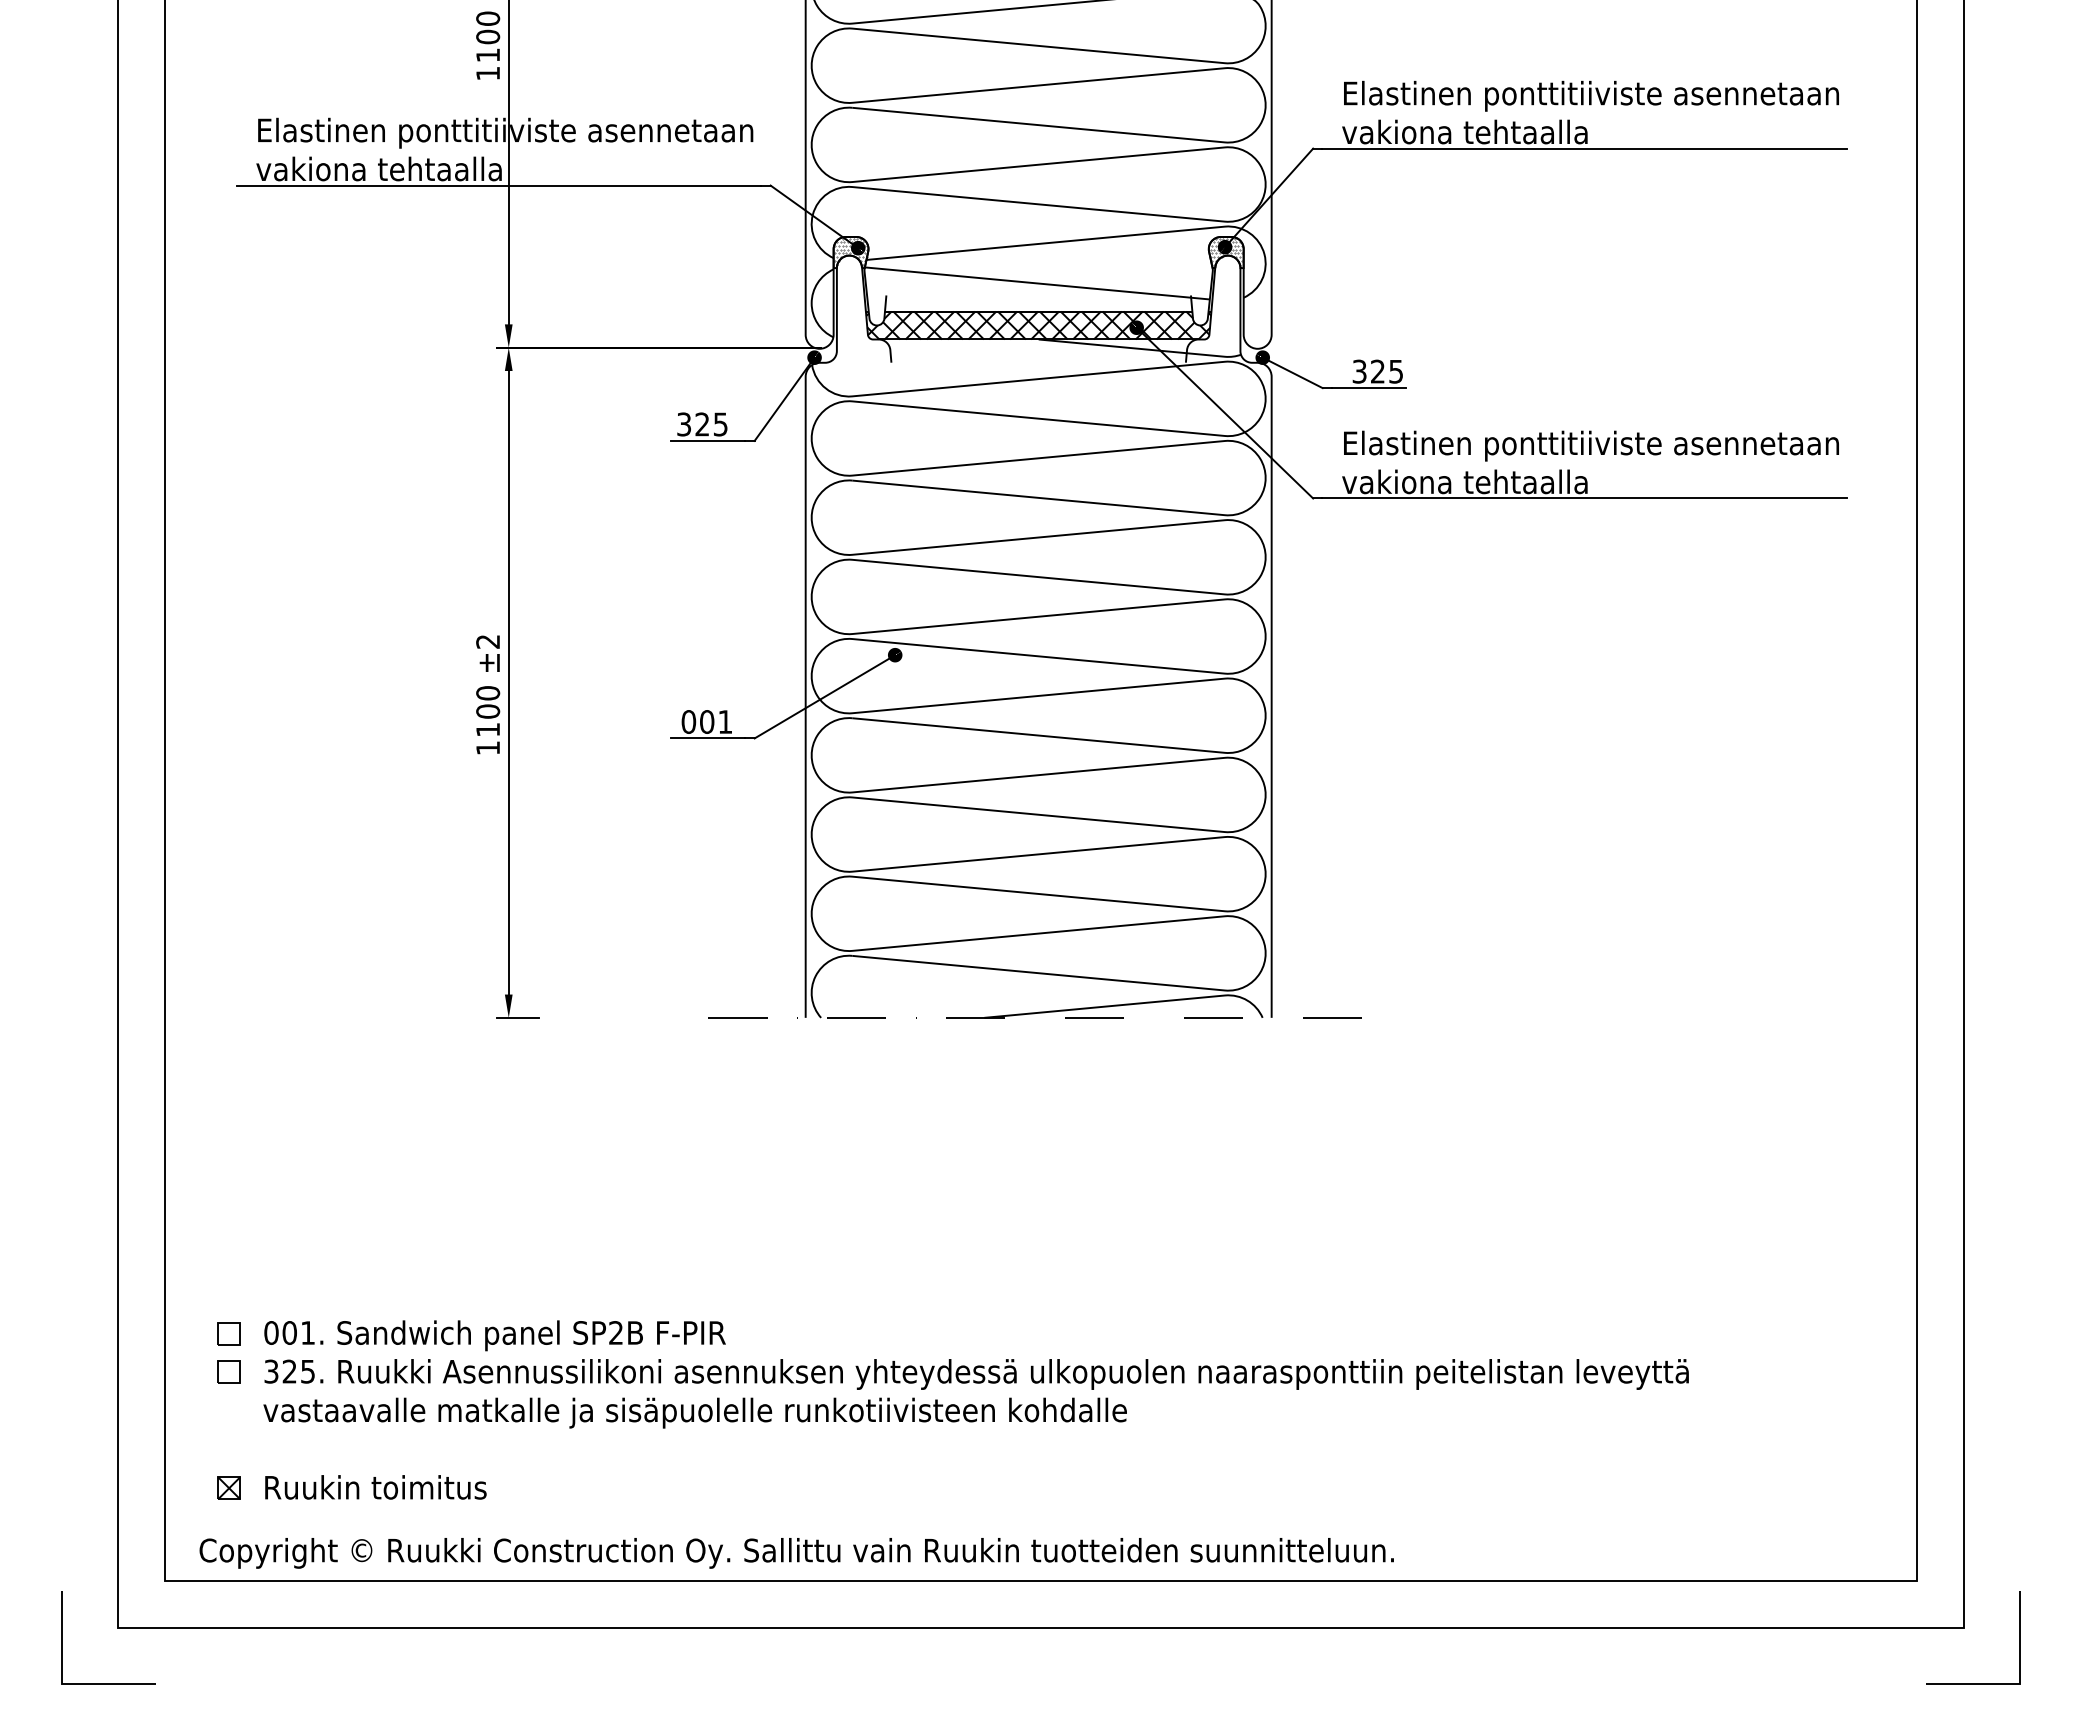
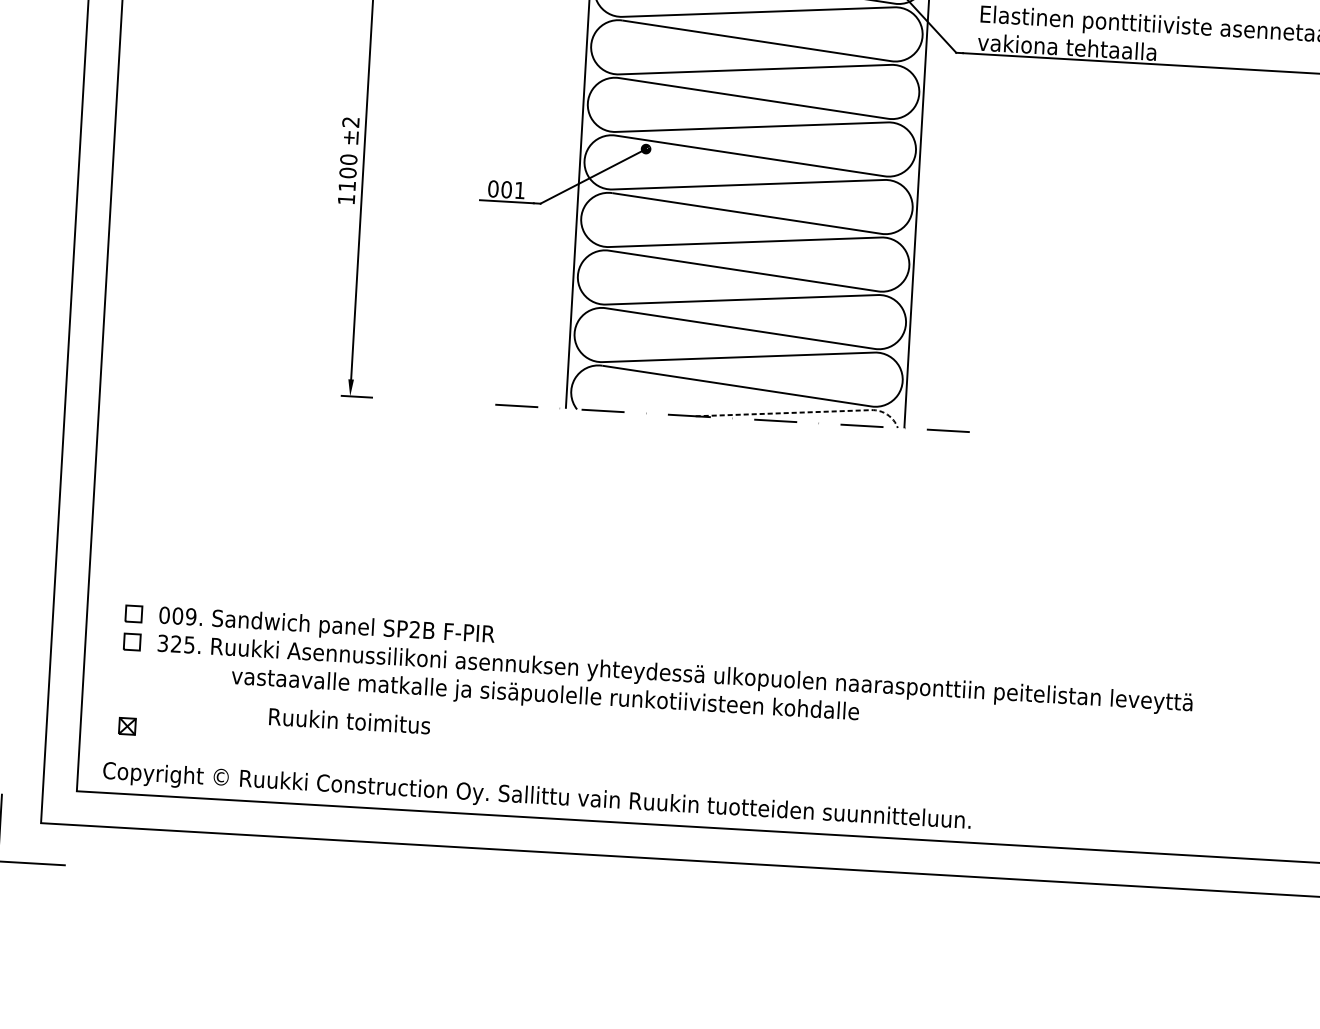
line: (1132, 1004) -> (803, 412), solid -> dashed
text: (307, 1332) -> (190, 616), 001. -> 009.
text: (694, 1412) -> (544, 695), moved
text: (375, 1487) -> (349, 721), moved

